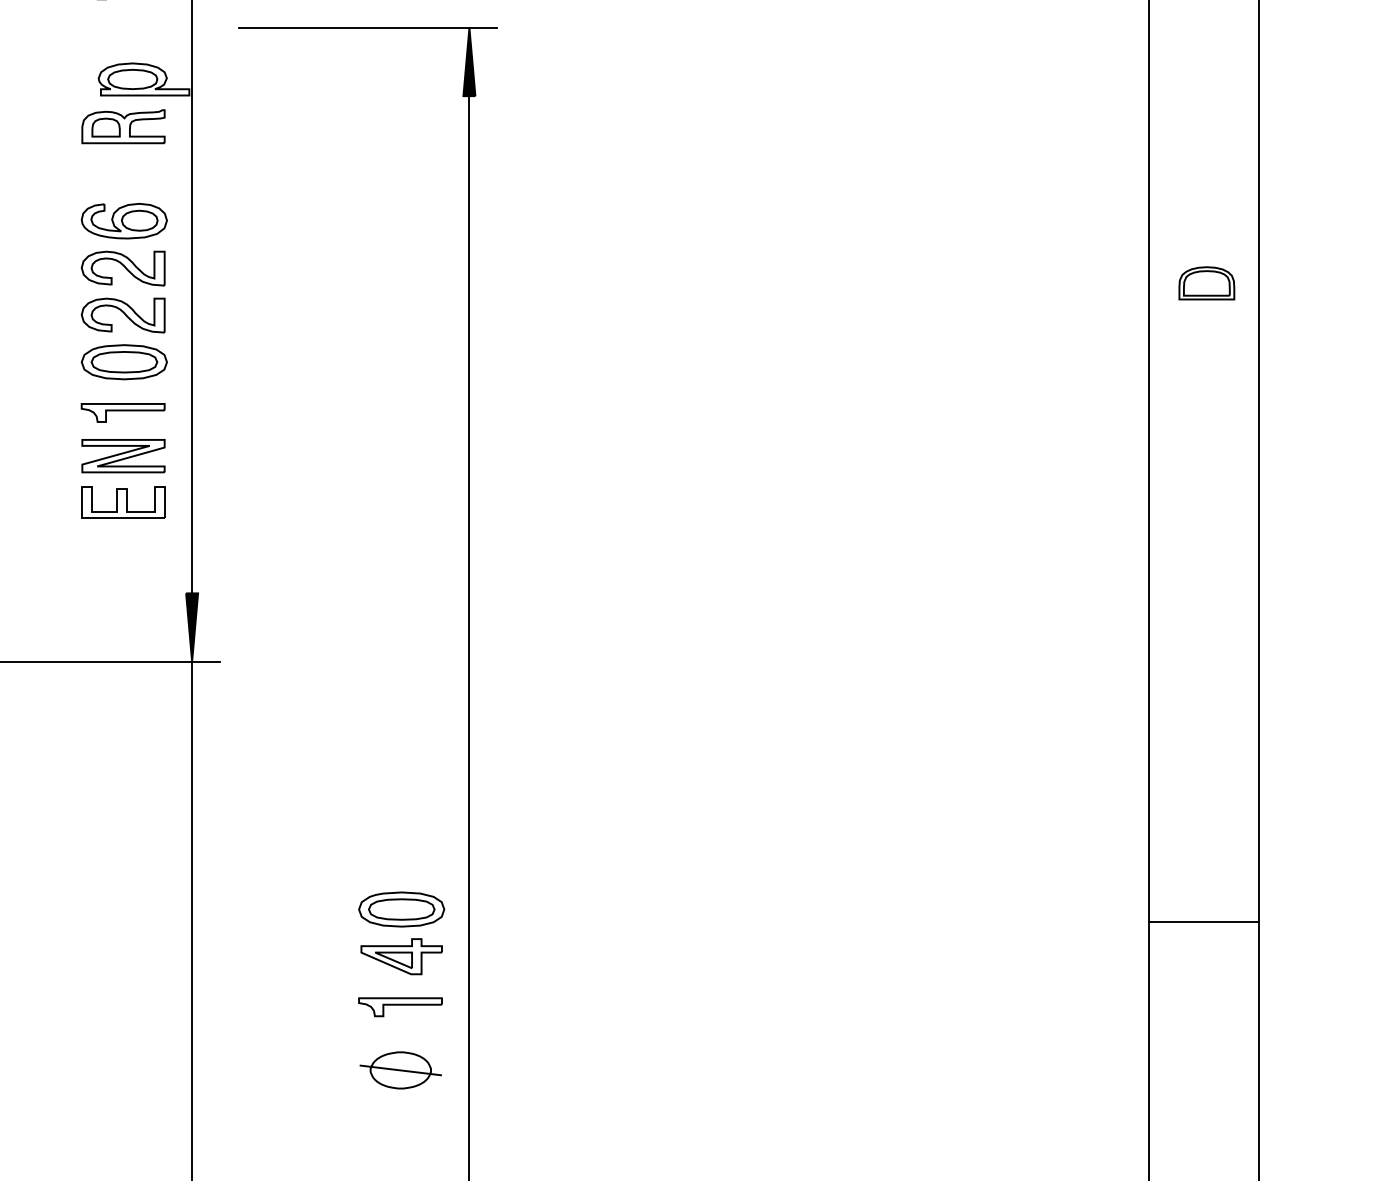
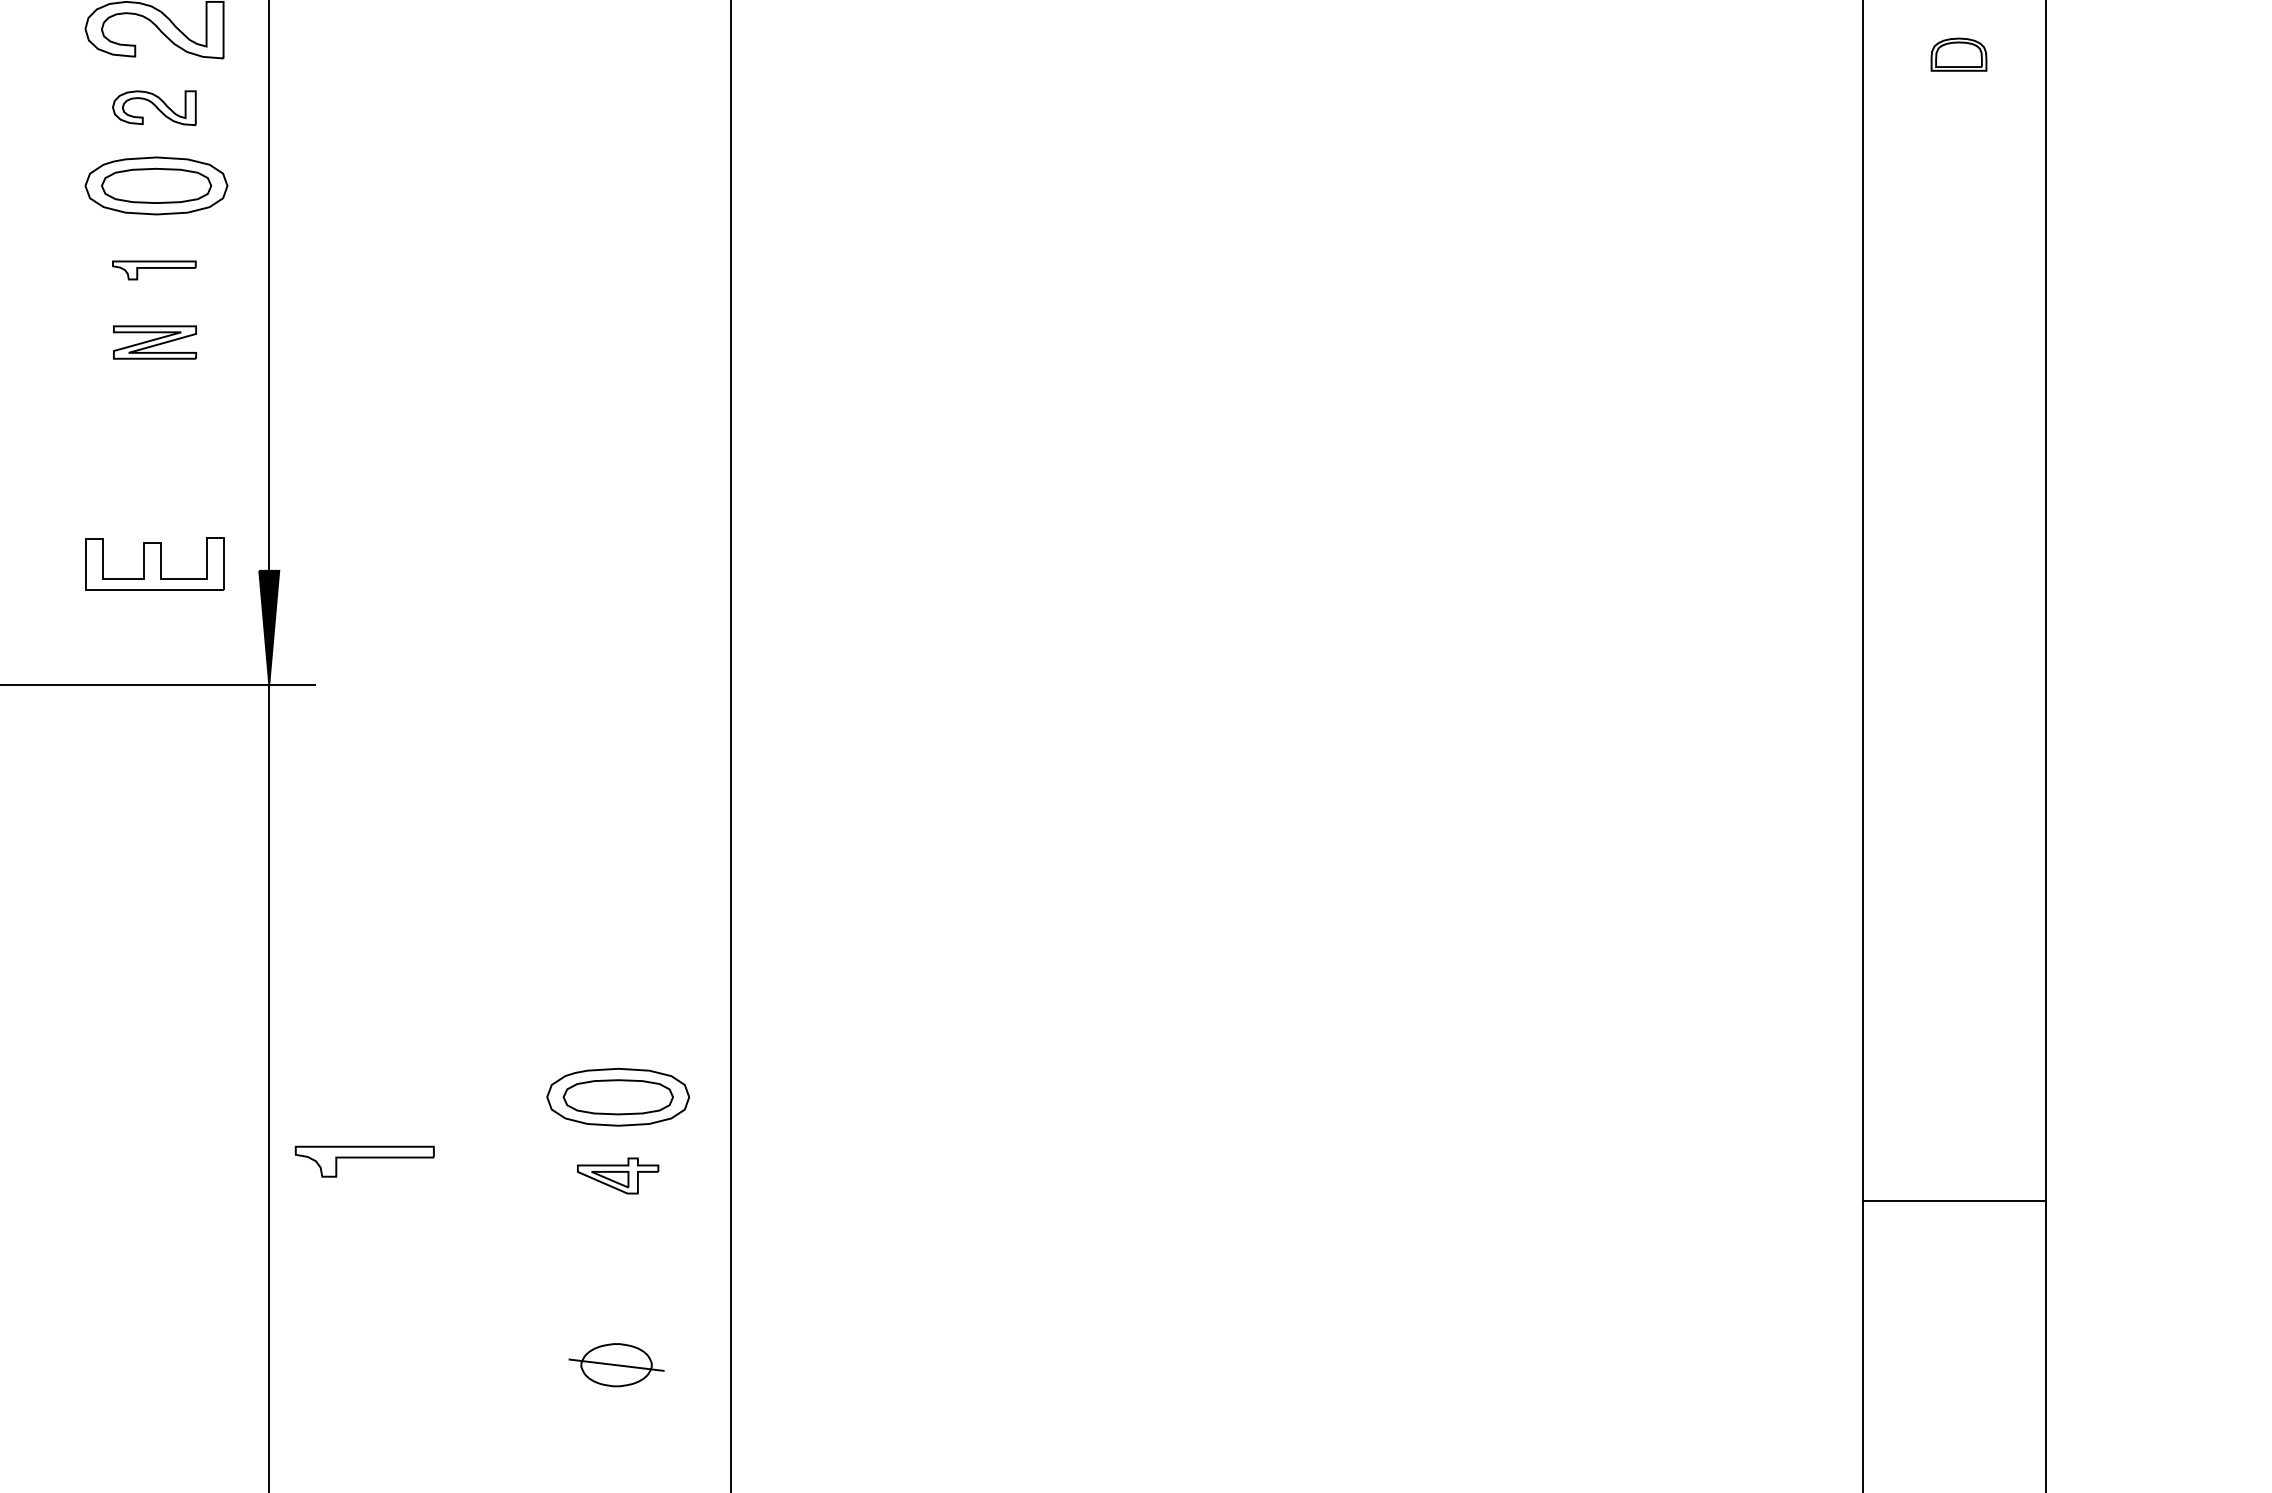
part: (1206, 283) -> (1958, 54), size x0.6
part: (122, 315) -> (153, 108), size x0.6
part: (122, 412) -> (153, 269), size x0.6
part: (123, 456) -> (155, 342), size x0.6
part: (123, 502) -> (155, 564), moved
line: (1204, 921) -> (1954, 1200), moved
part: (401, 956) -> (617, 1175), size x0.6
part: (400, 1007) -> (364, 1162), moved
part: (400, 1070) -> (616, 1365), size x0.7

